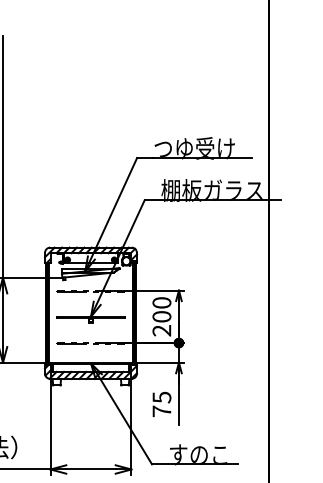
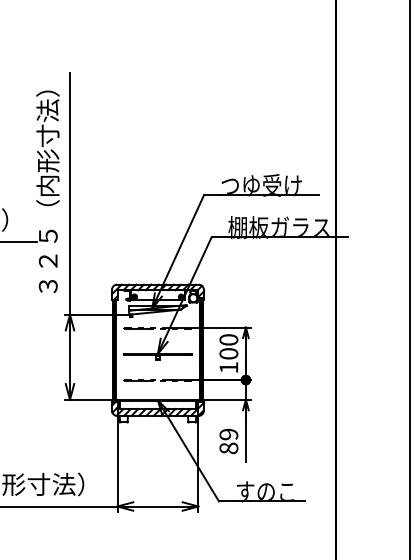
text: (161, 330) -> (228, 367), 200 -> 100
text: (161, 404) -> (228, 441), 75 -> 89

